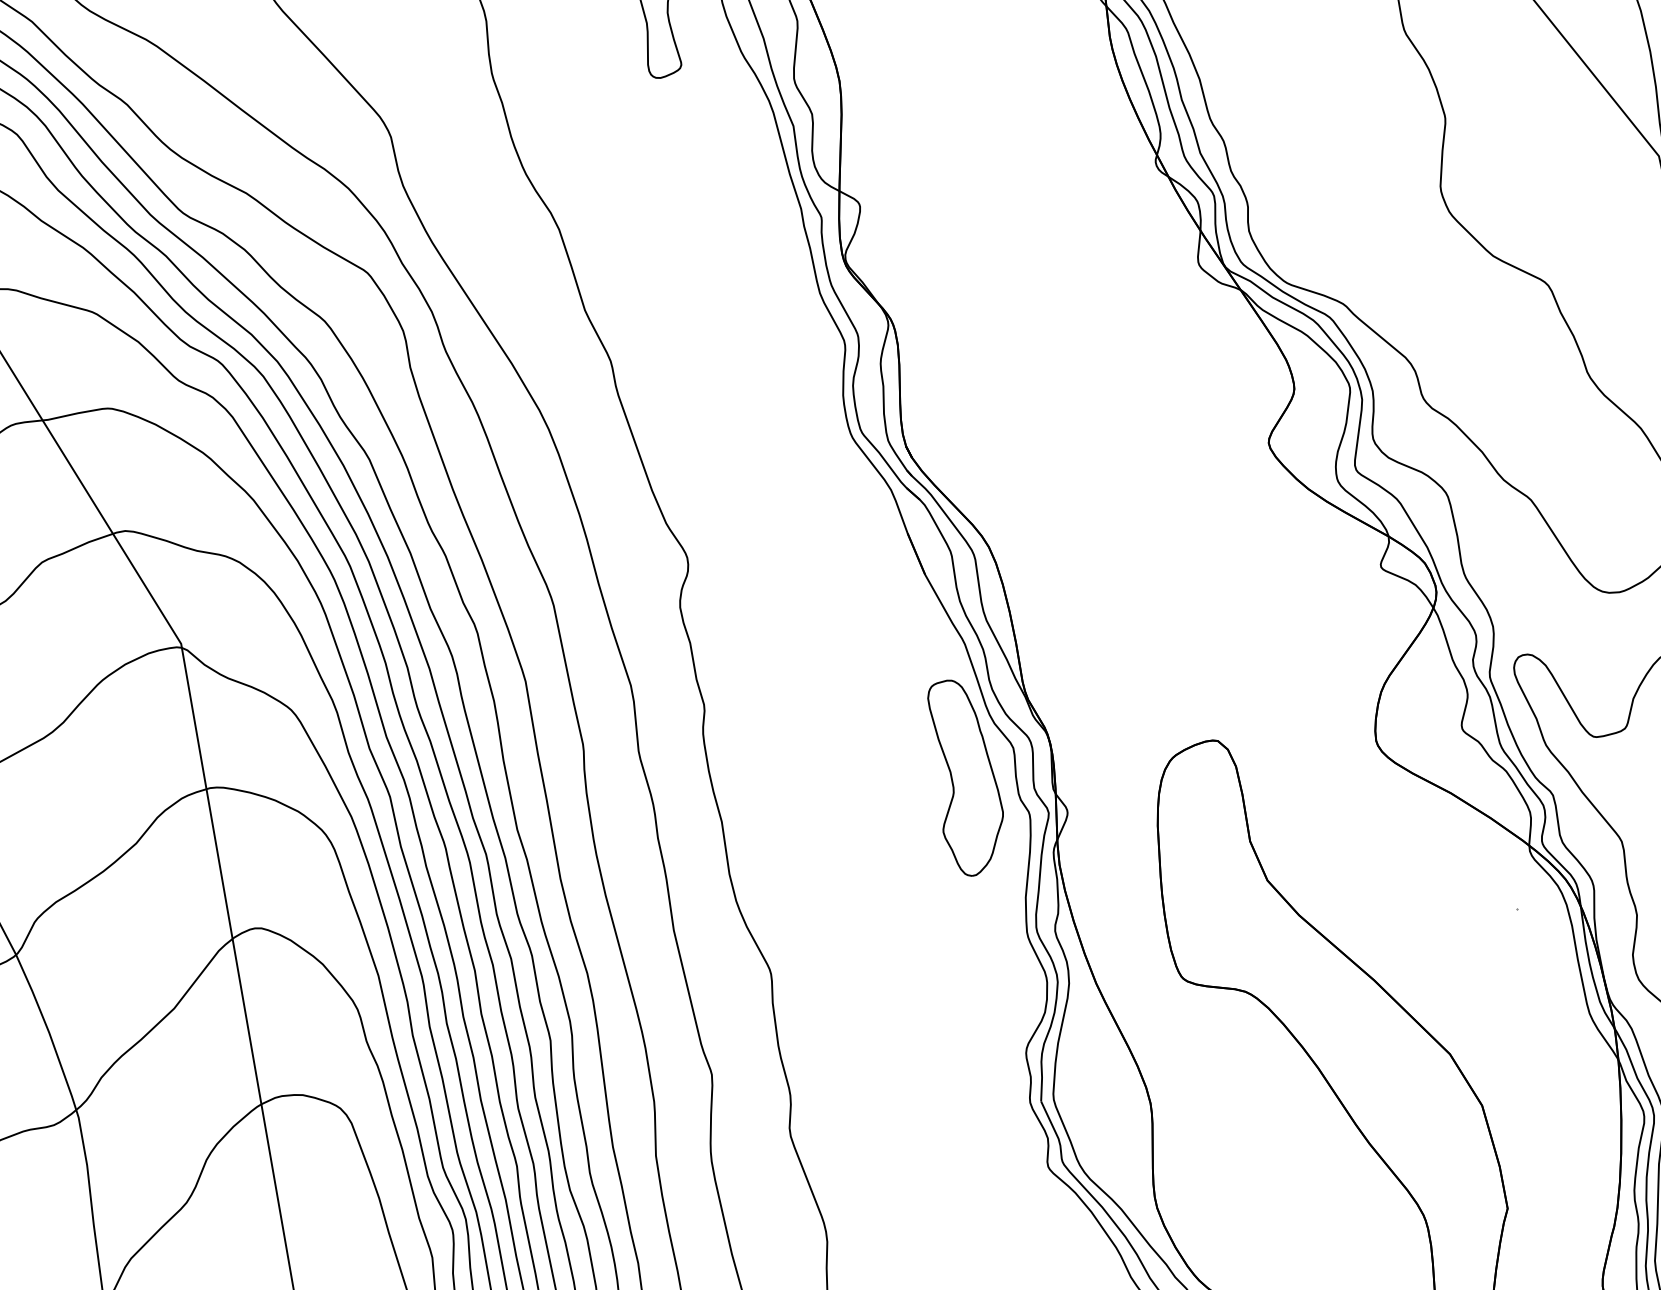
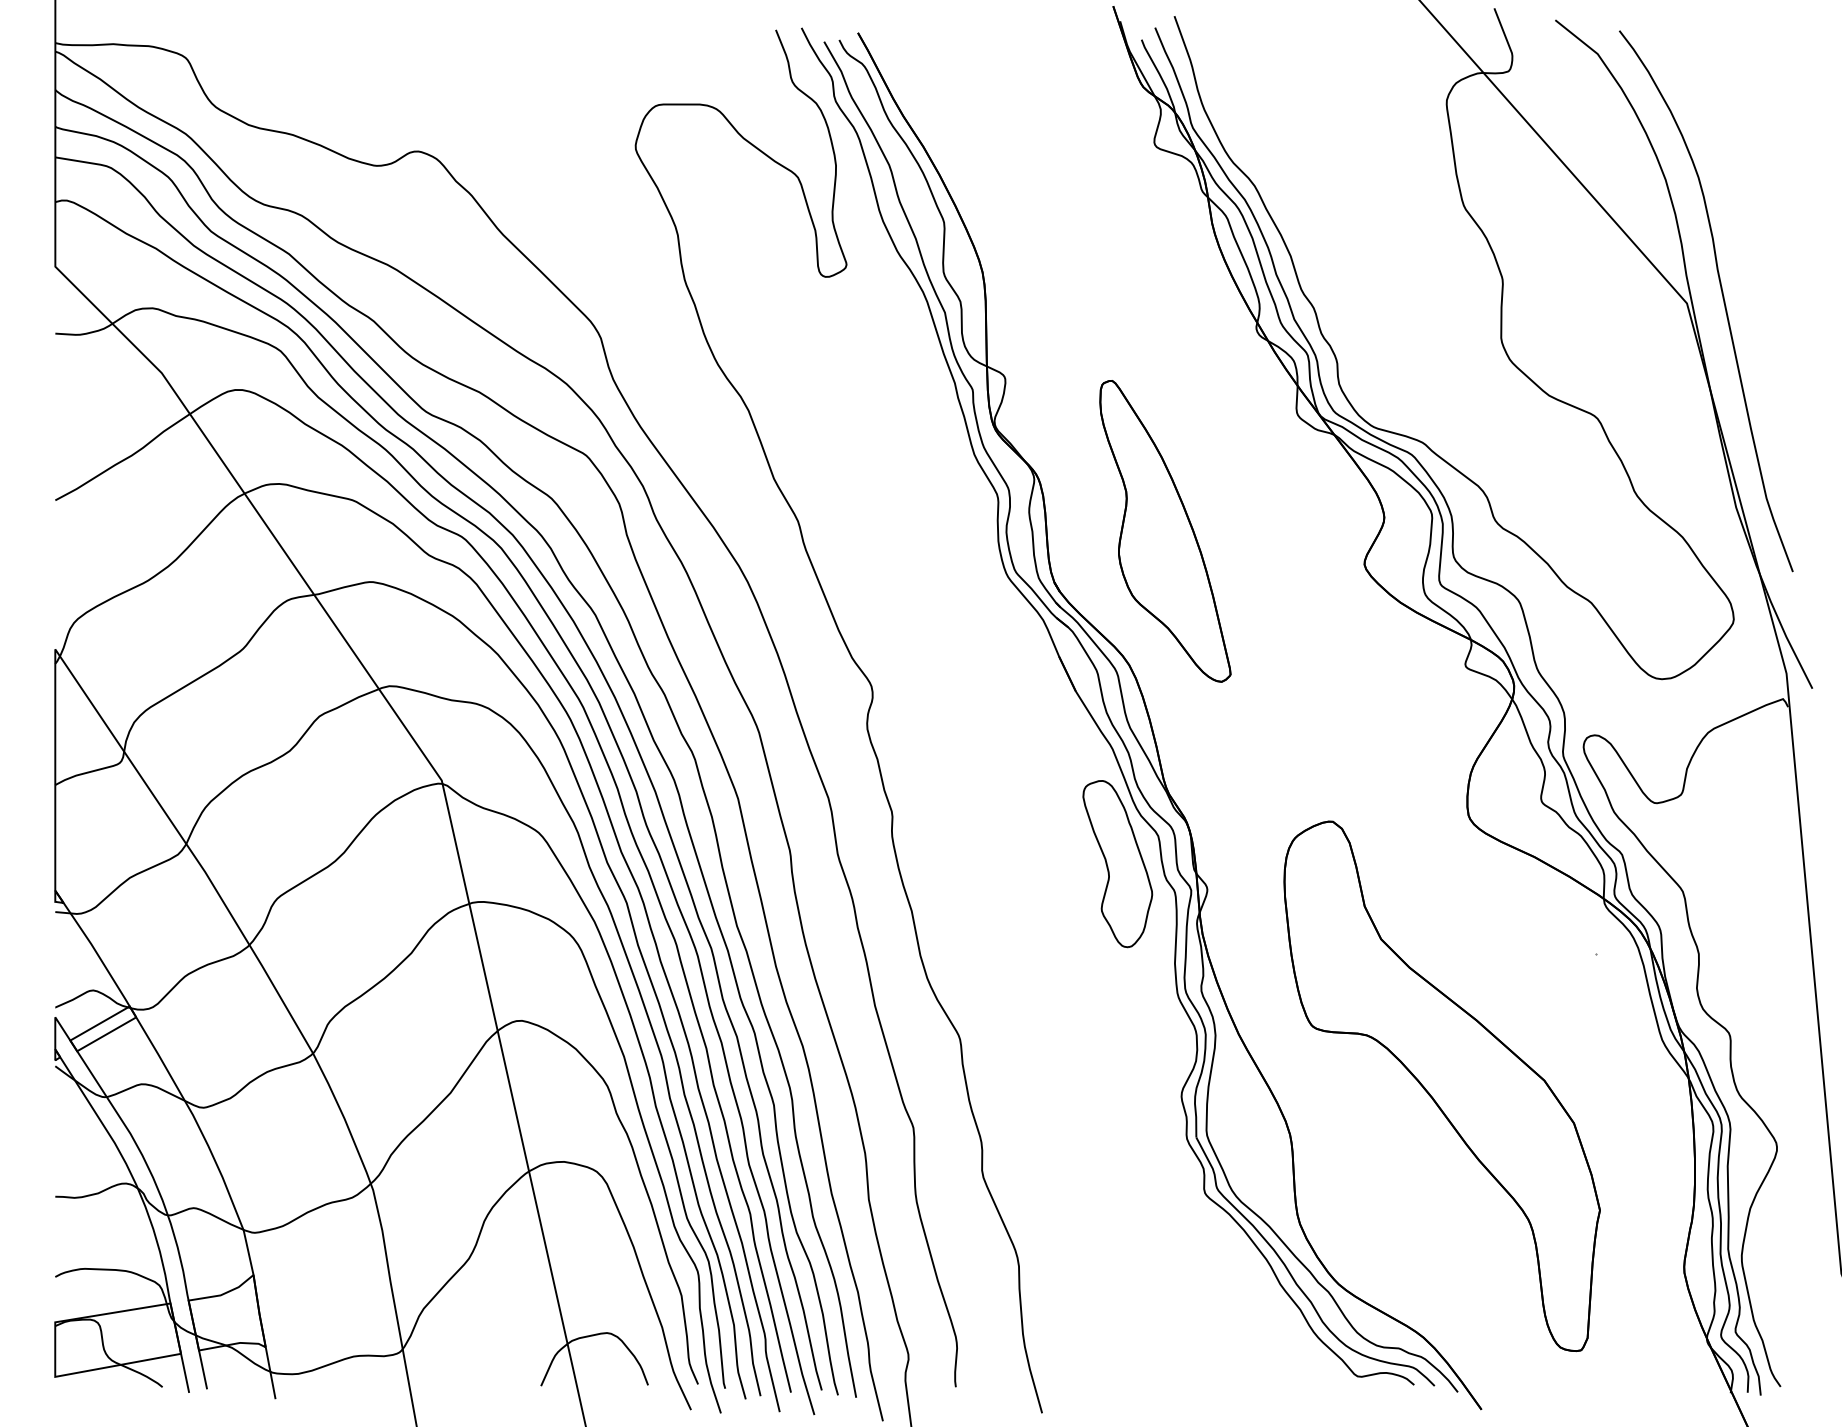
part: (1038, 393) -> (1165, 531), added

